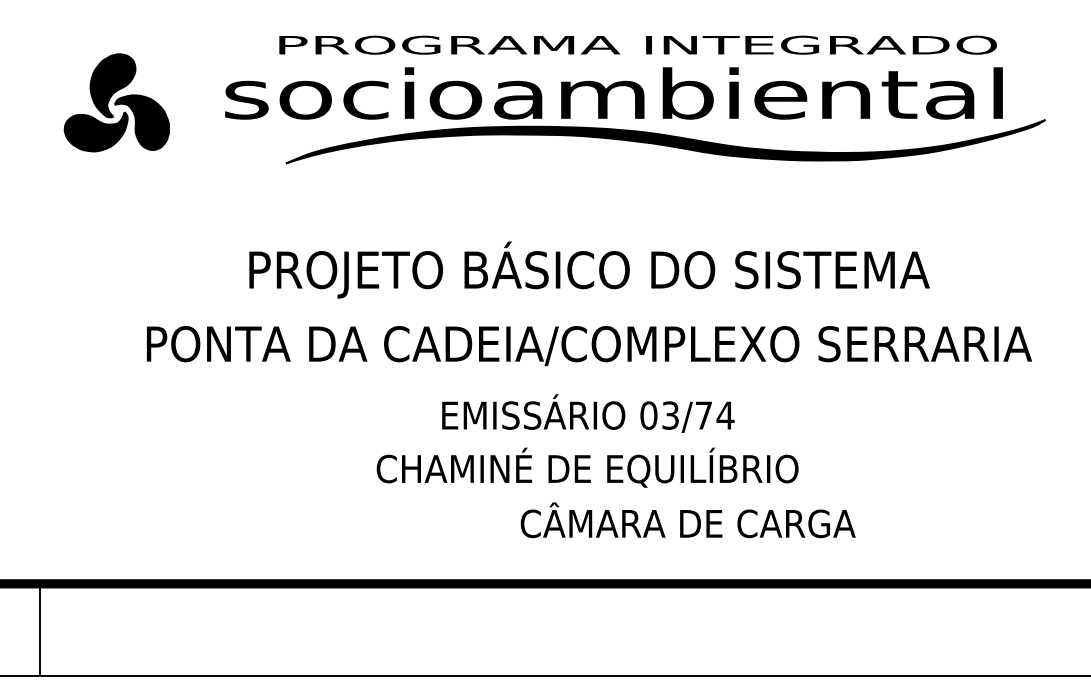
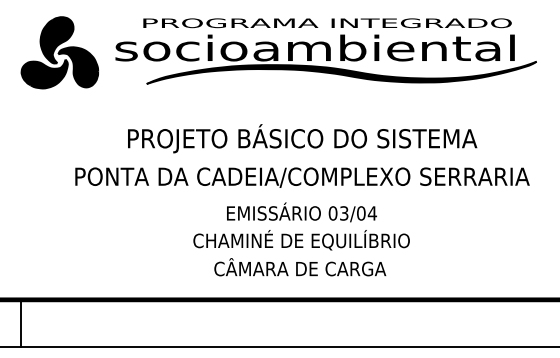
part: (116, 102) -> (59, 52), size x1.43
text: (704, 415) -> (361, 213), 03/74 -> 03/04
text: (688, 520) -> (300, 267), moved

